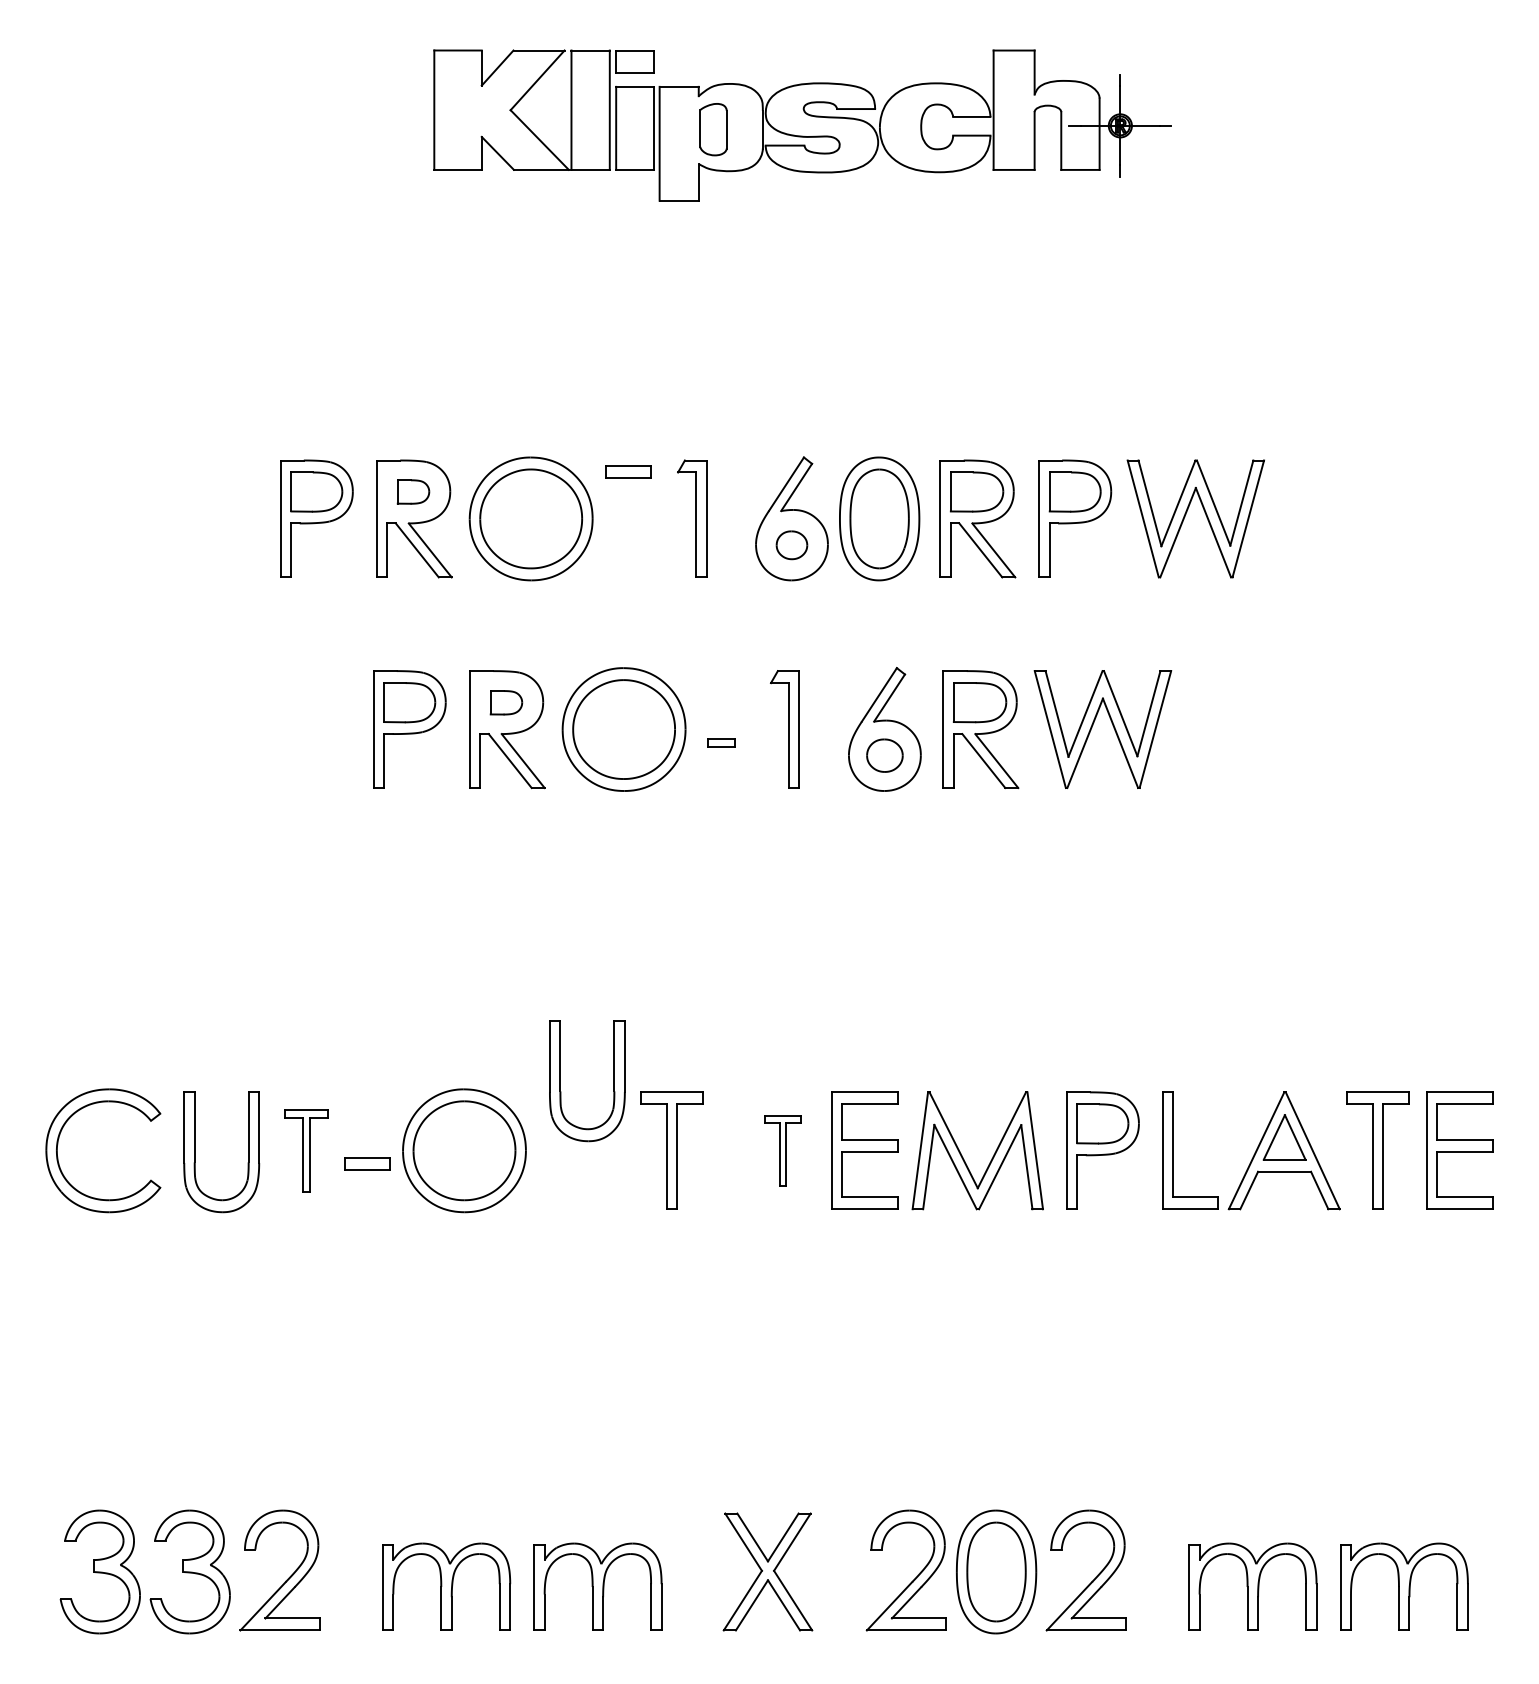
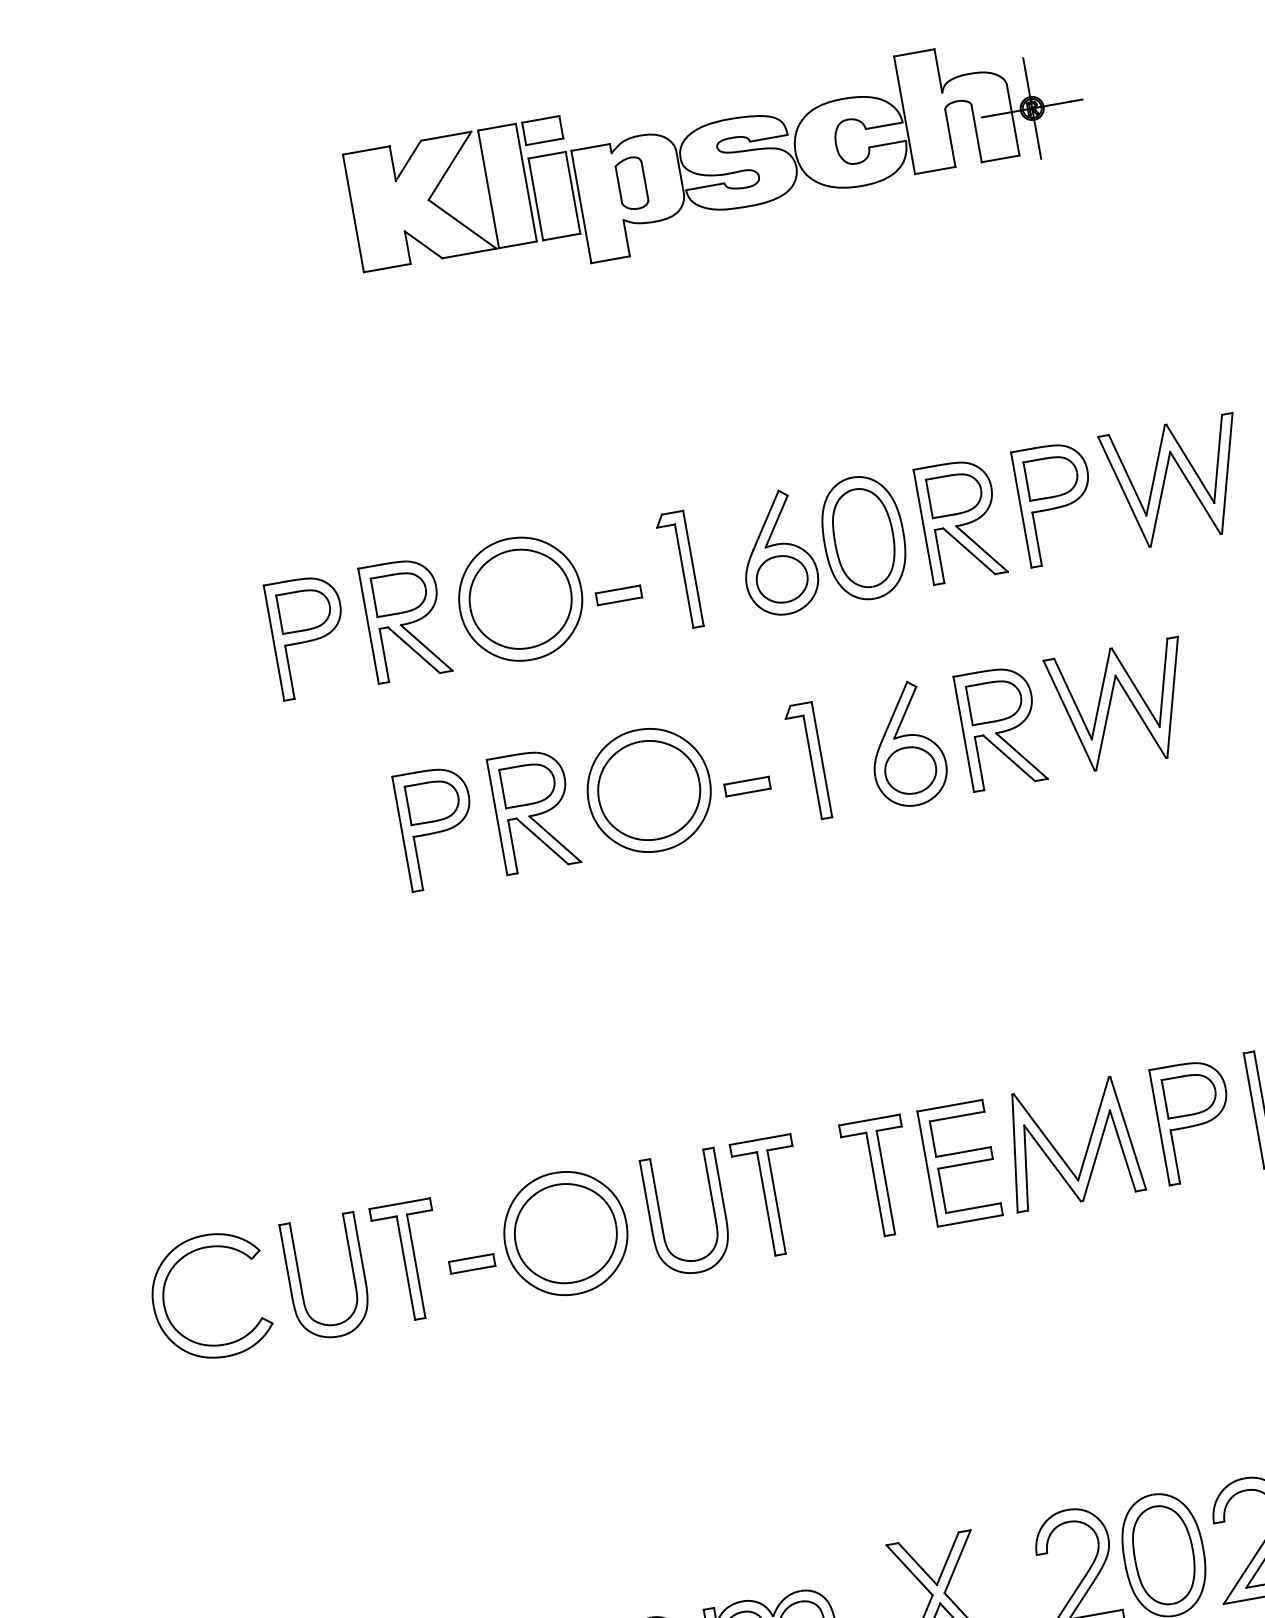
part: (628, 471) -> (618, 594), moved
part: (413, 491) -> (399, 592), size x1.67
part: (791, 545) -> (781, 579), size x1.67
part: (506, 702) -> (528, 784), size x1.67
part: (721, 742) -> (747, 786), size x1.67
part: (884, 755) -> (910, 770), size x1.43
part: (613, 1081) -> (712, 1209), moved
part: (306, 1150) -> (410, 1260), size x1.43
part: (782, 1150) -> (879, 1177), size x1.67

